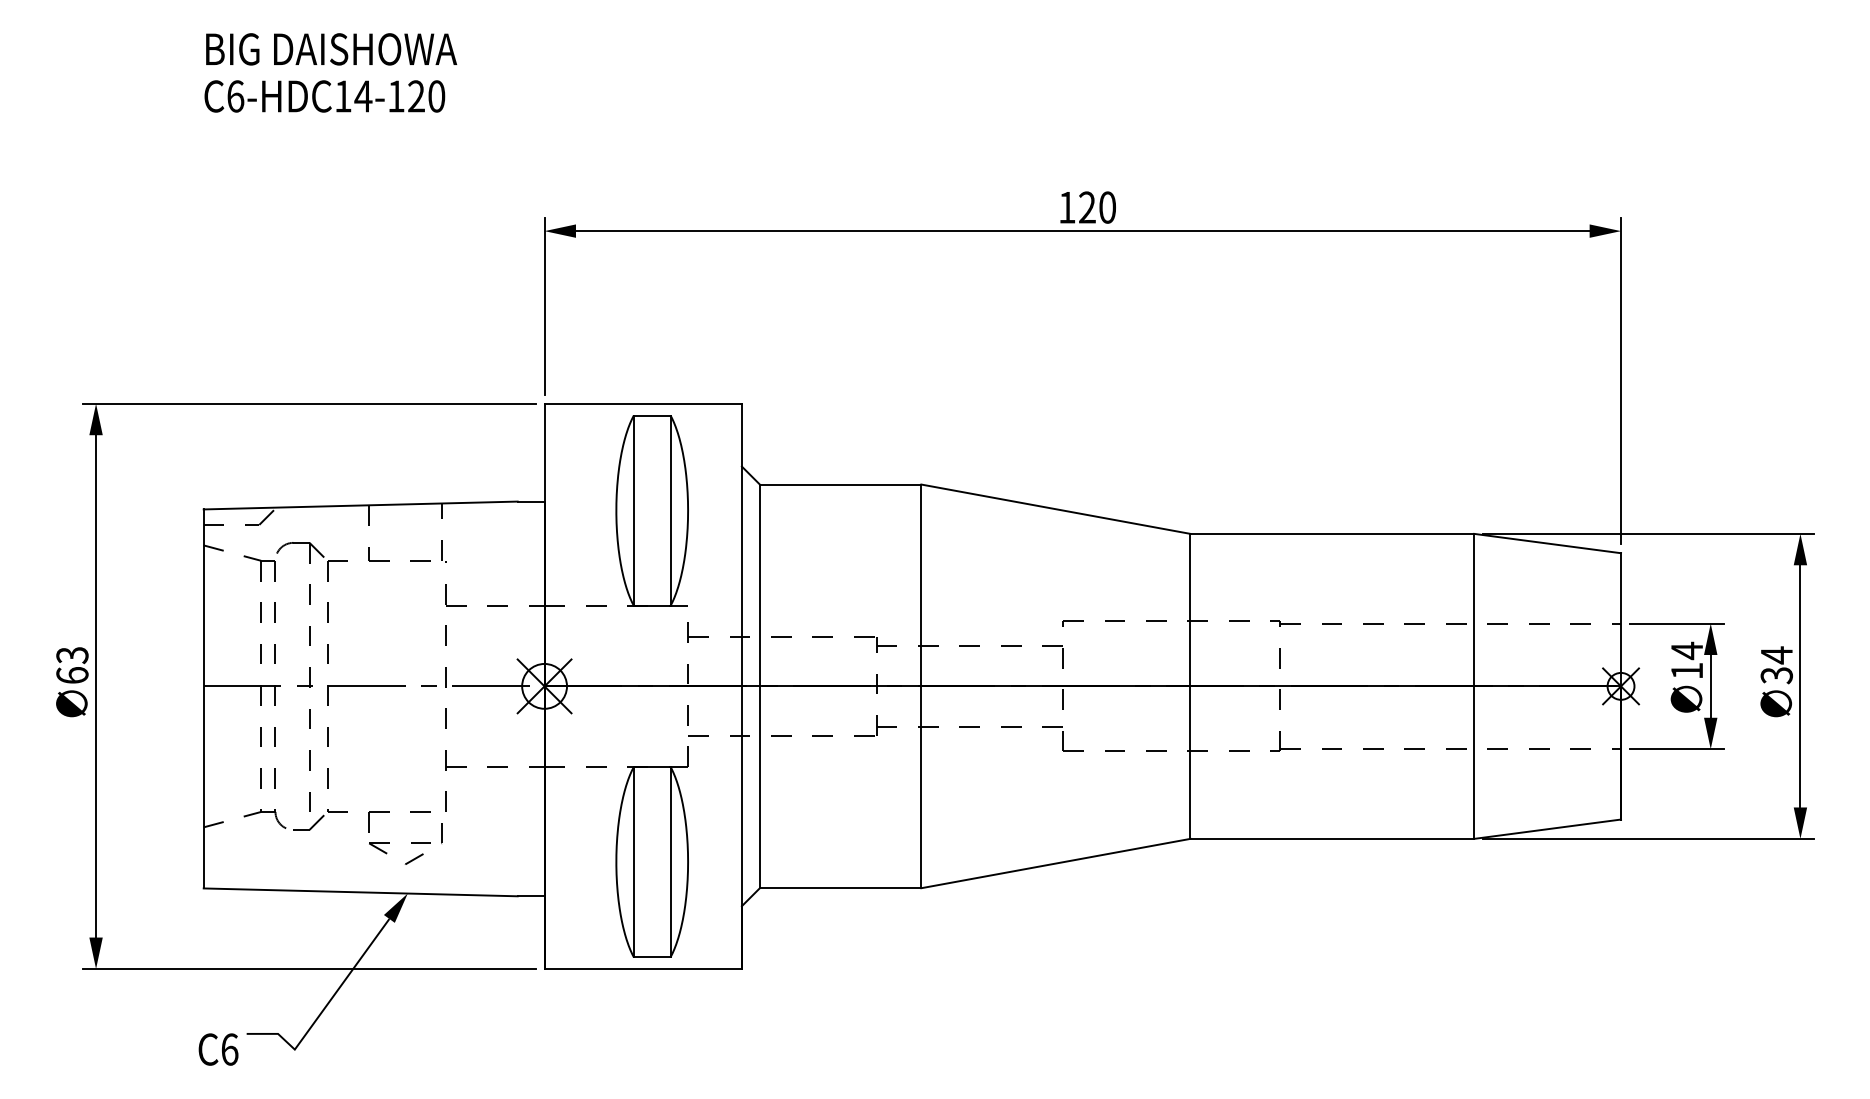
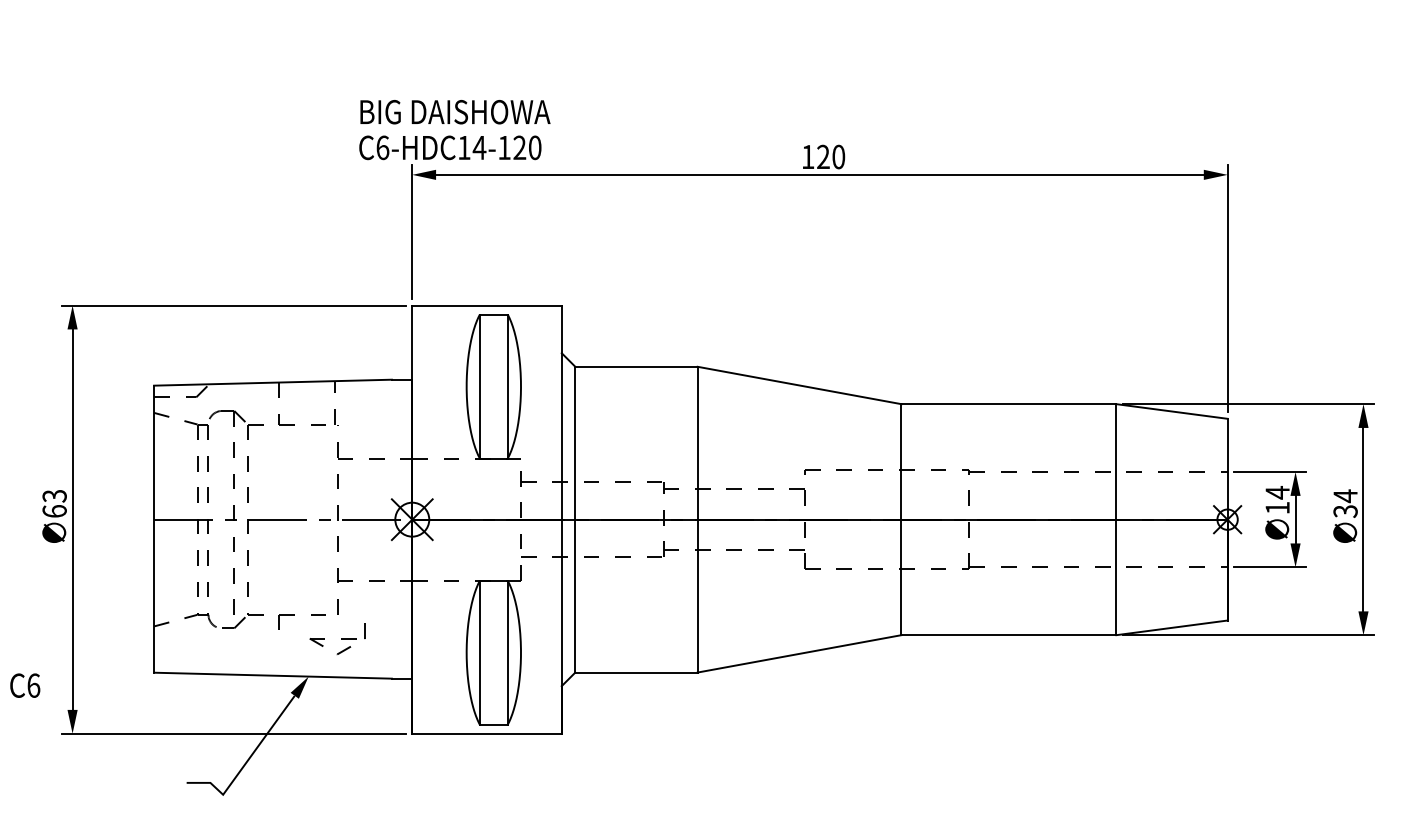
text: (330, 72) -> (454, 129), moved
part: (405, 843) -> (337, 638), moved
text: (218, 1049) -> (25, 685), moved

